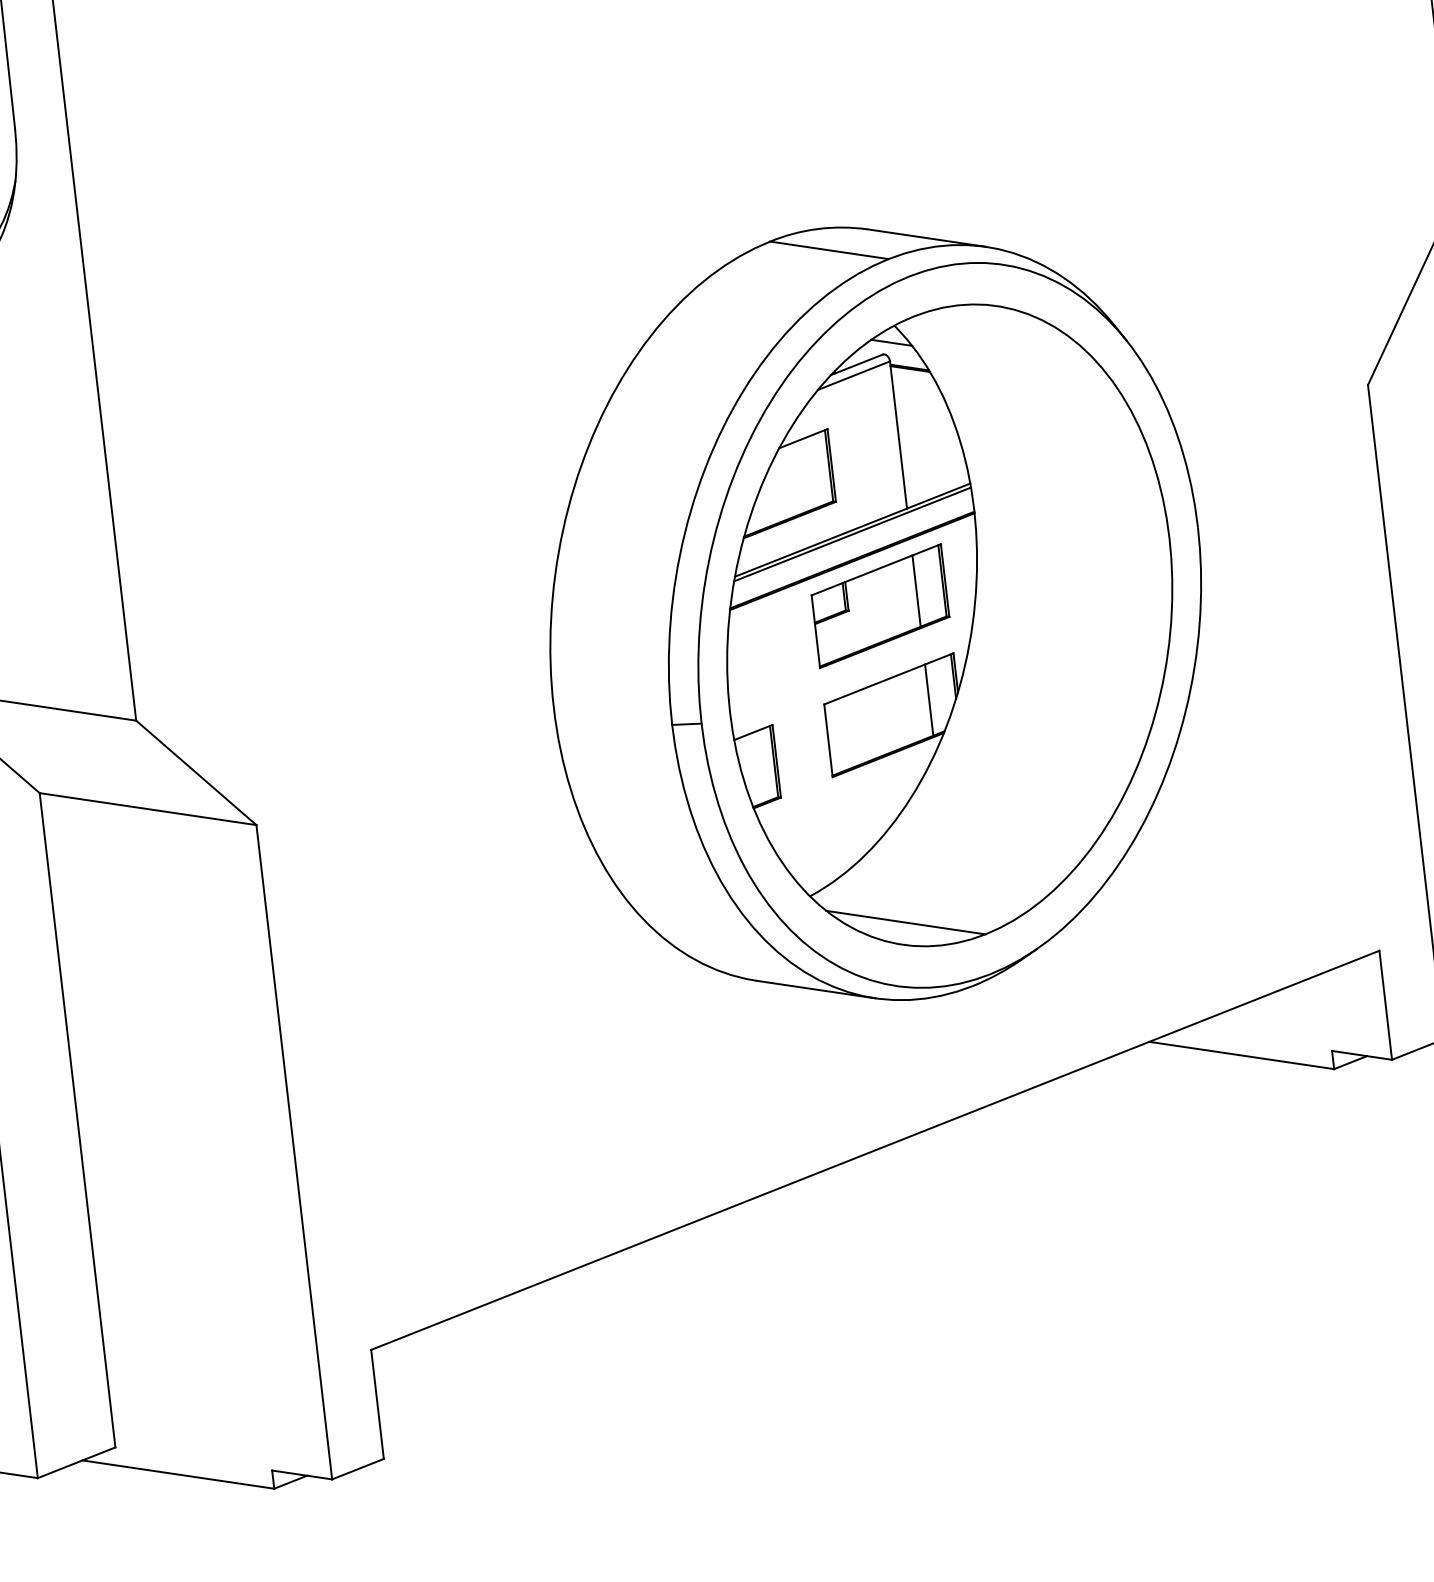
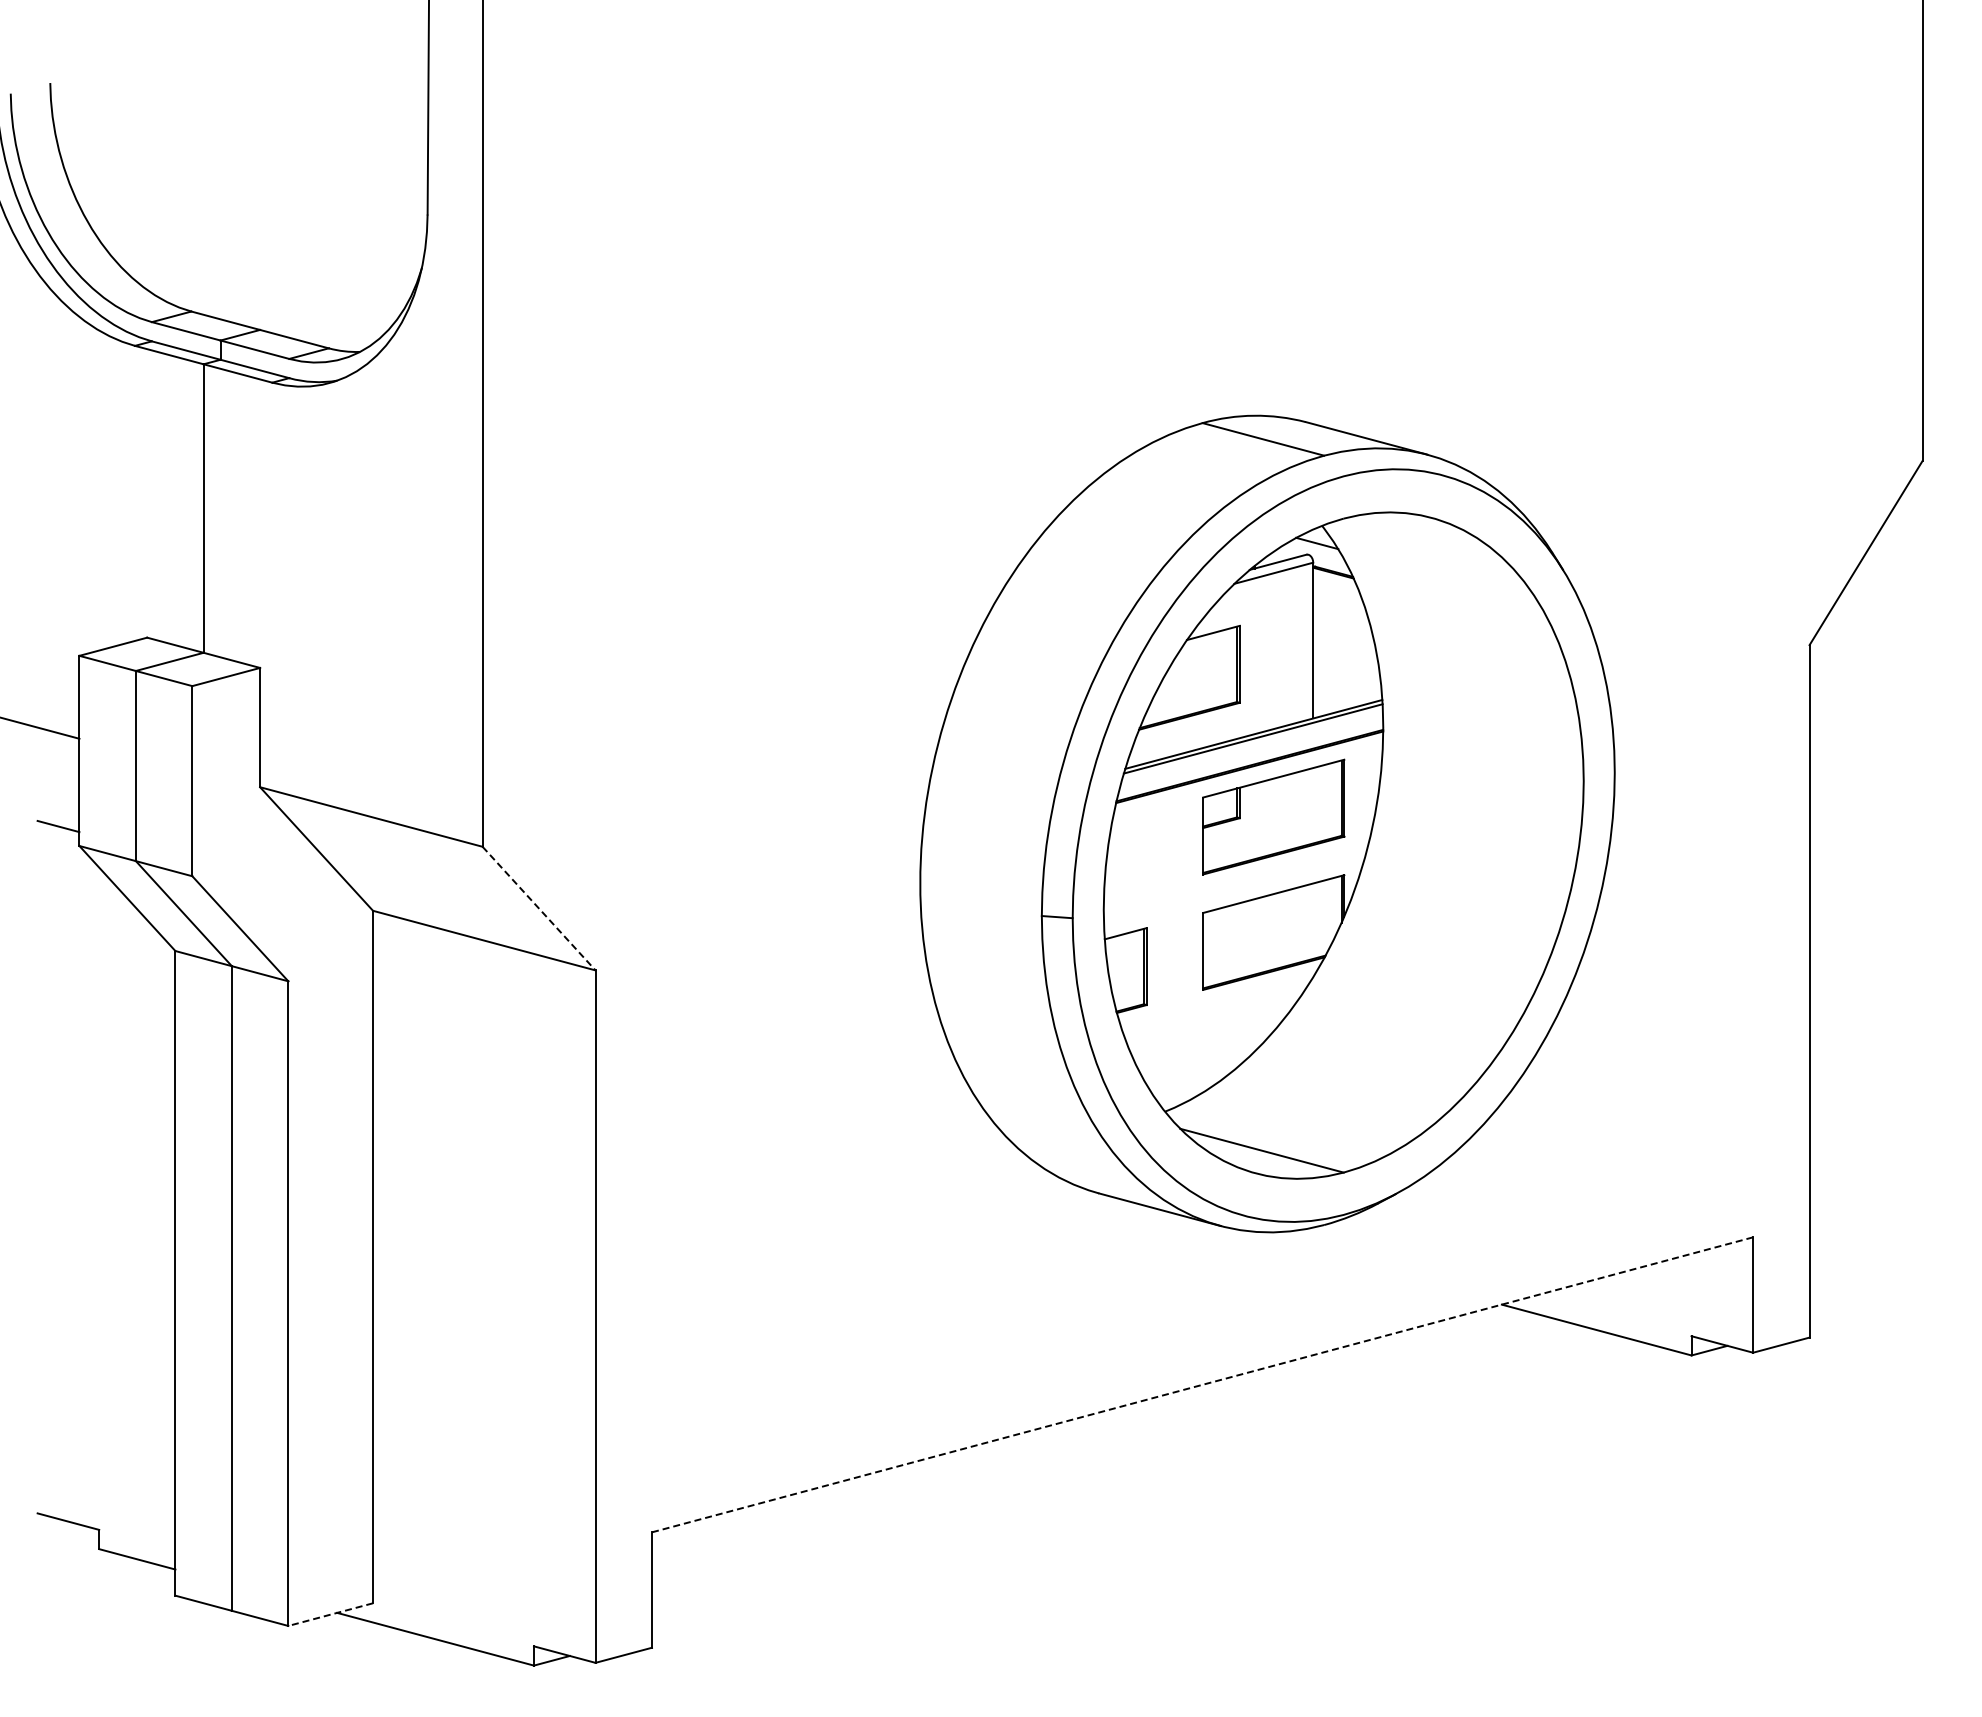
line: (916, 590) -> (1313, 805), removed
line: (929, 699) -> (1313, 920), removed
line: (196, 772) -> (539, 908), solid -> dashed
line: (875, 1150) -> (1202, 1384), solid -> dashed
line: (76, 1462) -> (330, 1614), solid -> dashed

